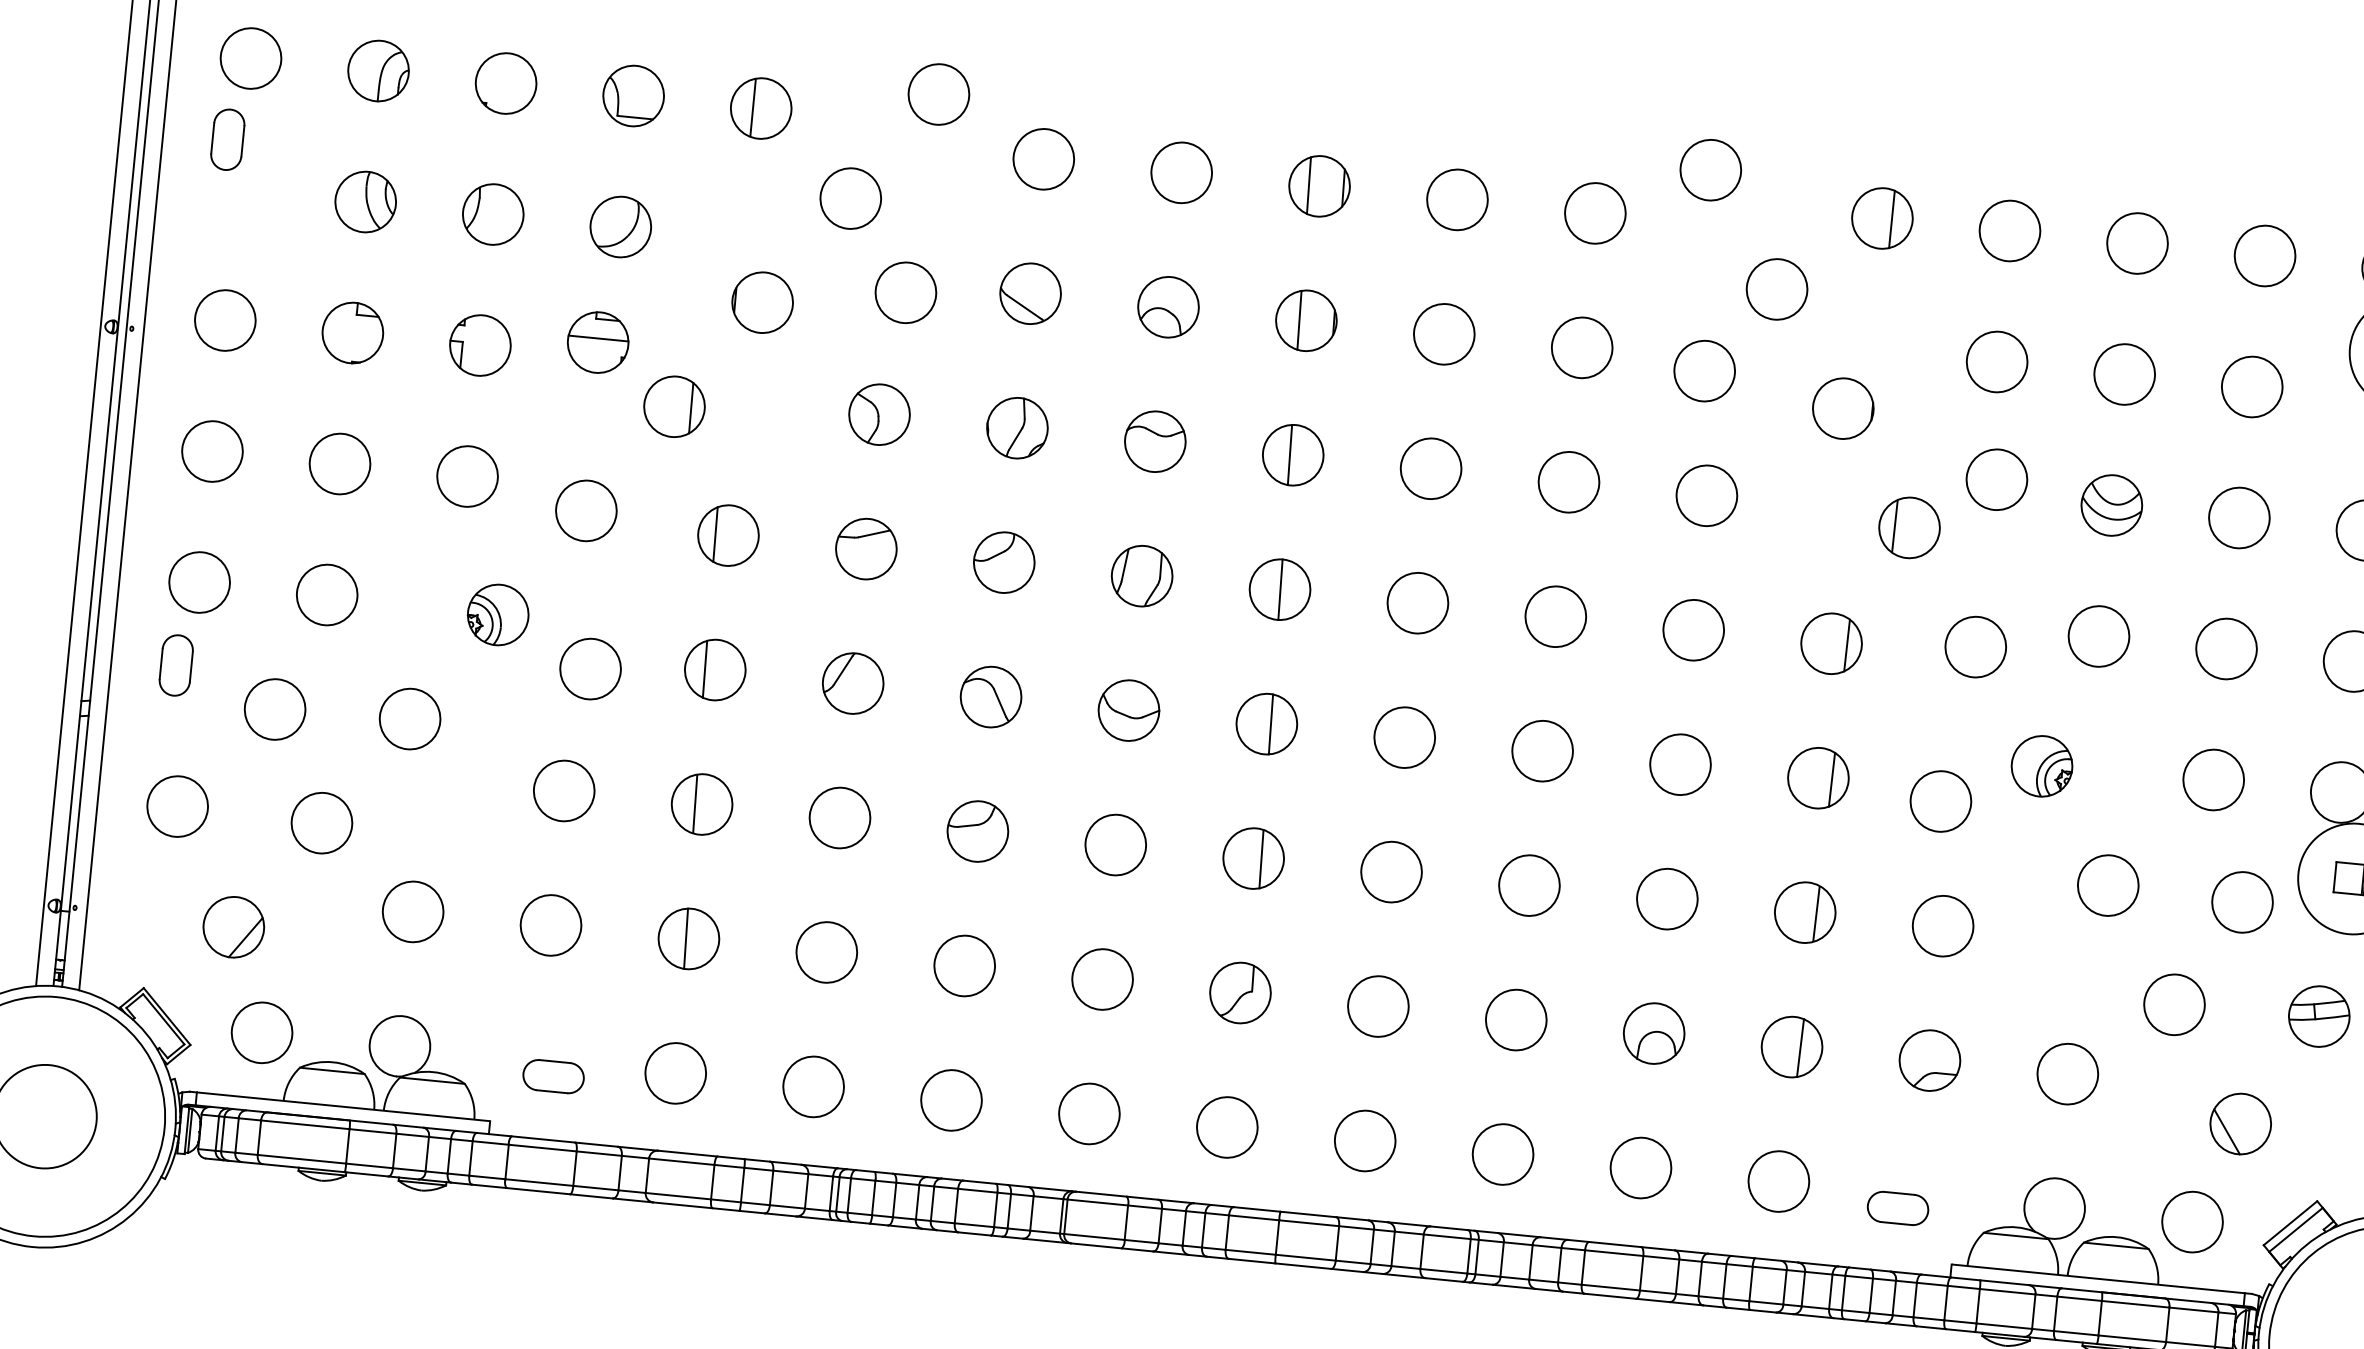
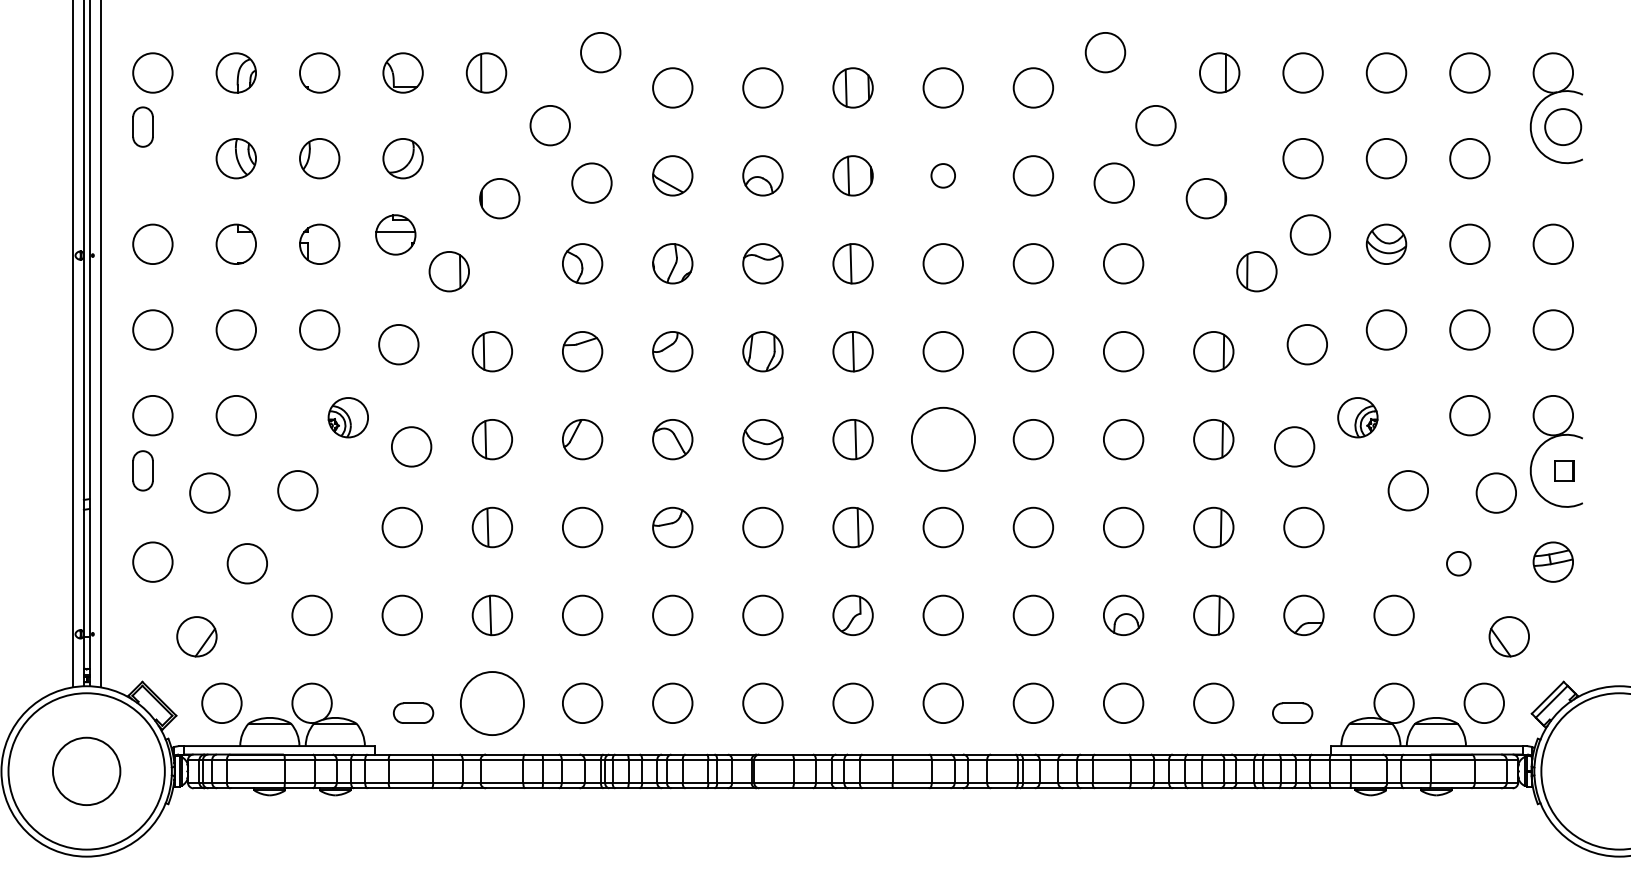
circle: (1444, 333) -> (943, 175), size x0.6
circle: (1403, 737) -> (942, 439), size x1.6
circle: (2174, 1004) -> (1458, 563), size x0.6
circle: (675, 1072) -> (492, 702), size x1.6

